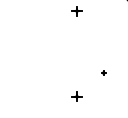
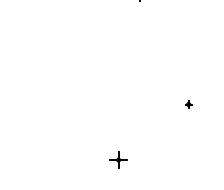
part: (76, 96) -> (117, 159), moved

